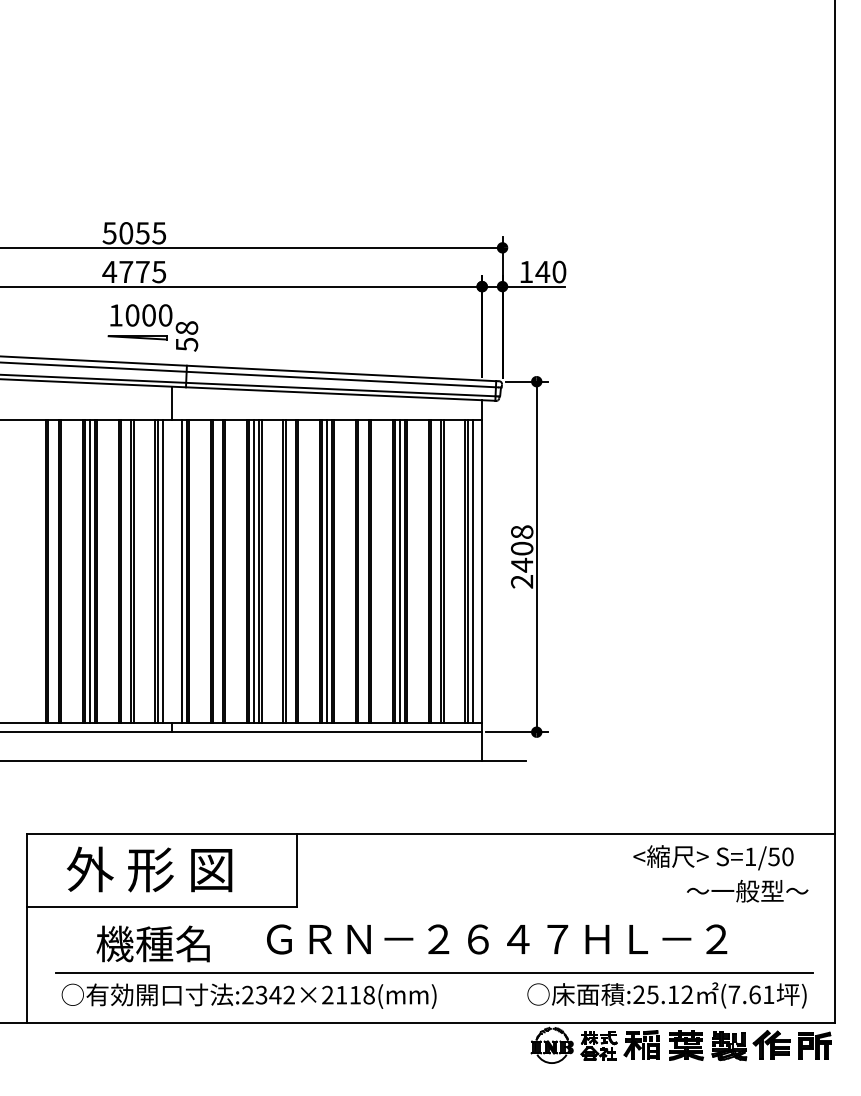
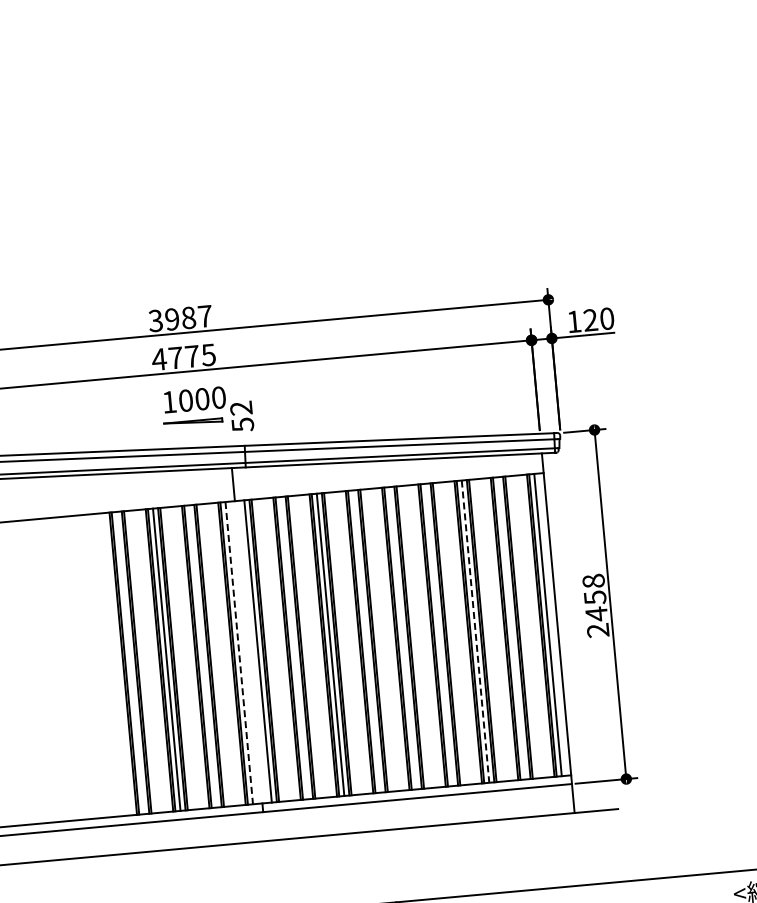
text: (134, 233) -> (180, 318), 5055 -> 3987
text: (542, 271) -> (590, 319), 140 -> 120
text: (186, 327) -> (240, 407), 58 -> 52
text: (522, 548) -> (595, 597), 2408 -> 2458
line: (162, 571) -> (239, 652), solid -> dashed
line: (327, 571) -> (403, 638), removed
line: (399, 571) -> (475, 631), solid -> dashed

